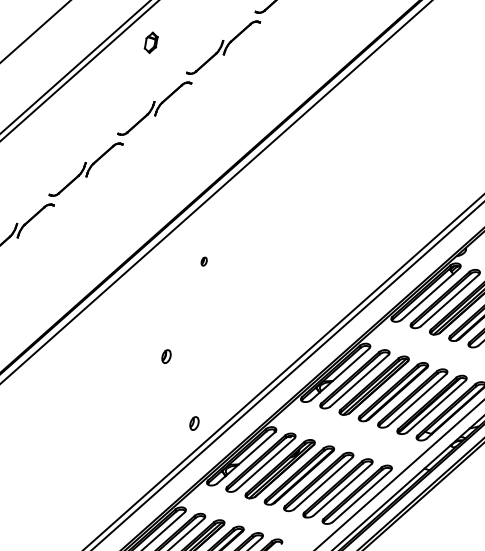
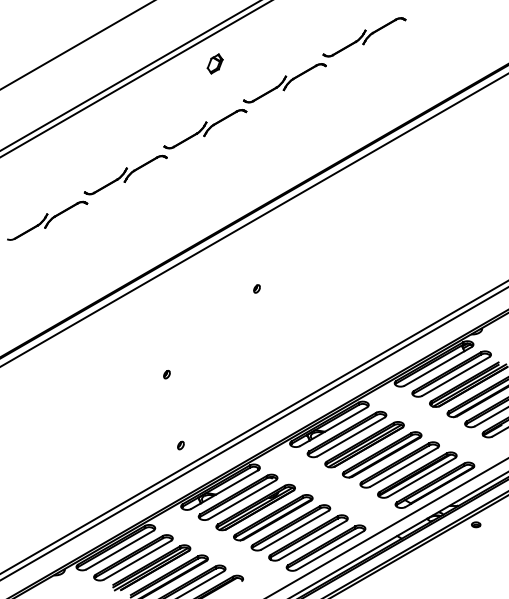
part: (203, 261) -> (256, 288), moved
part: (166, 356) -> (166, 374), size x0.62
part: (194, 423) -> (180, 445), size x0.62

